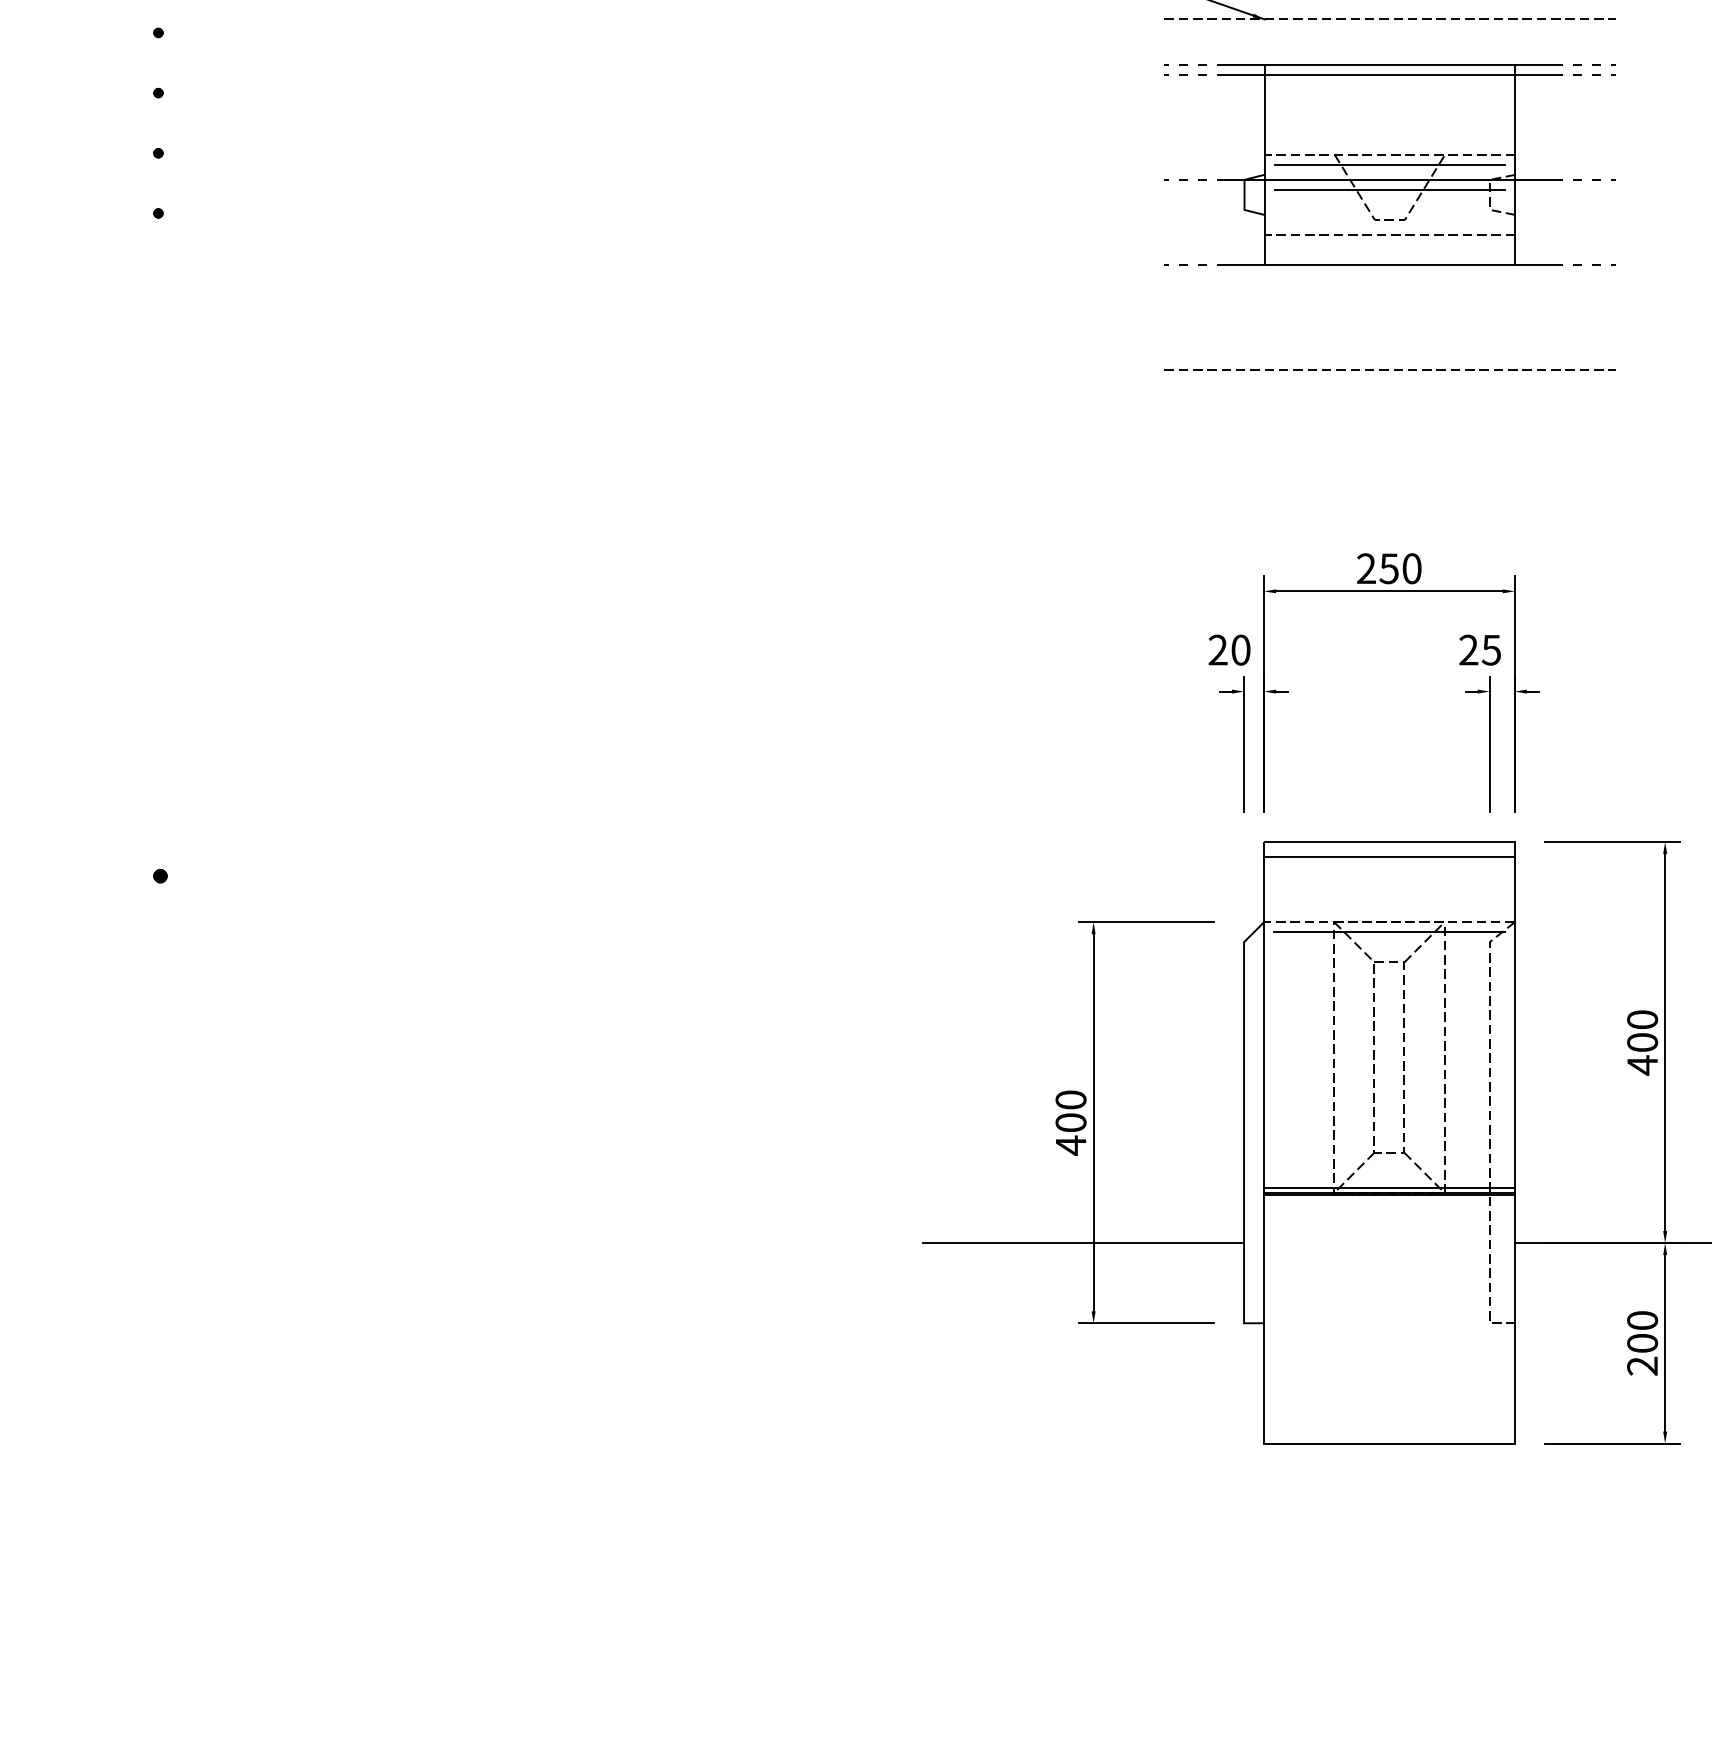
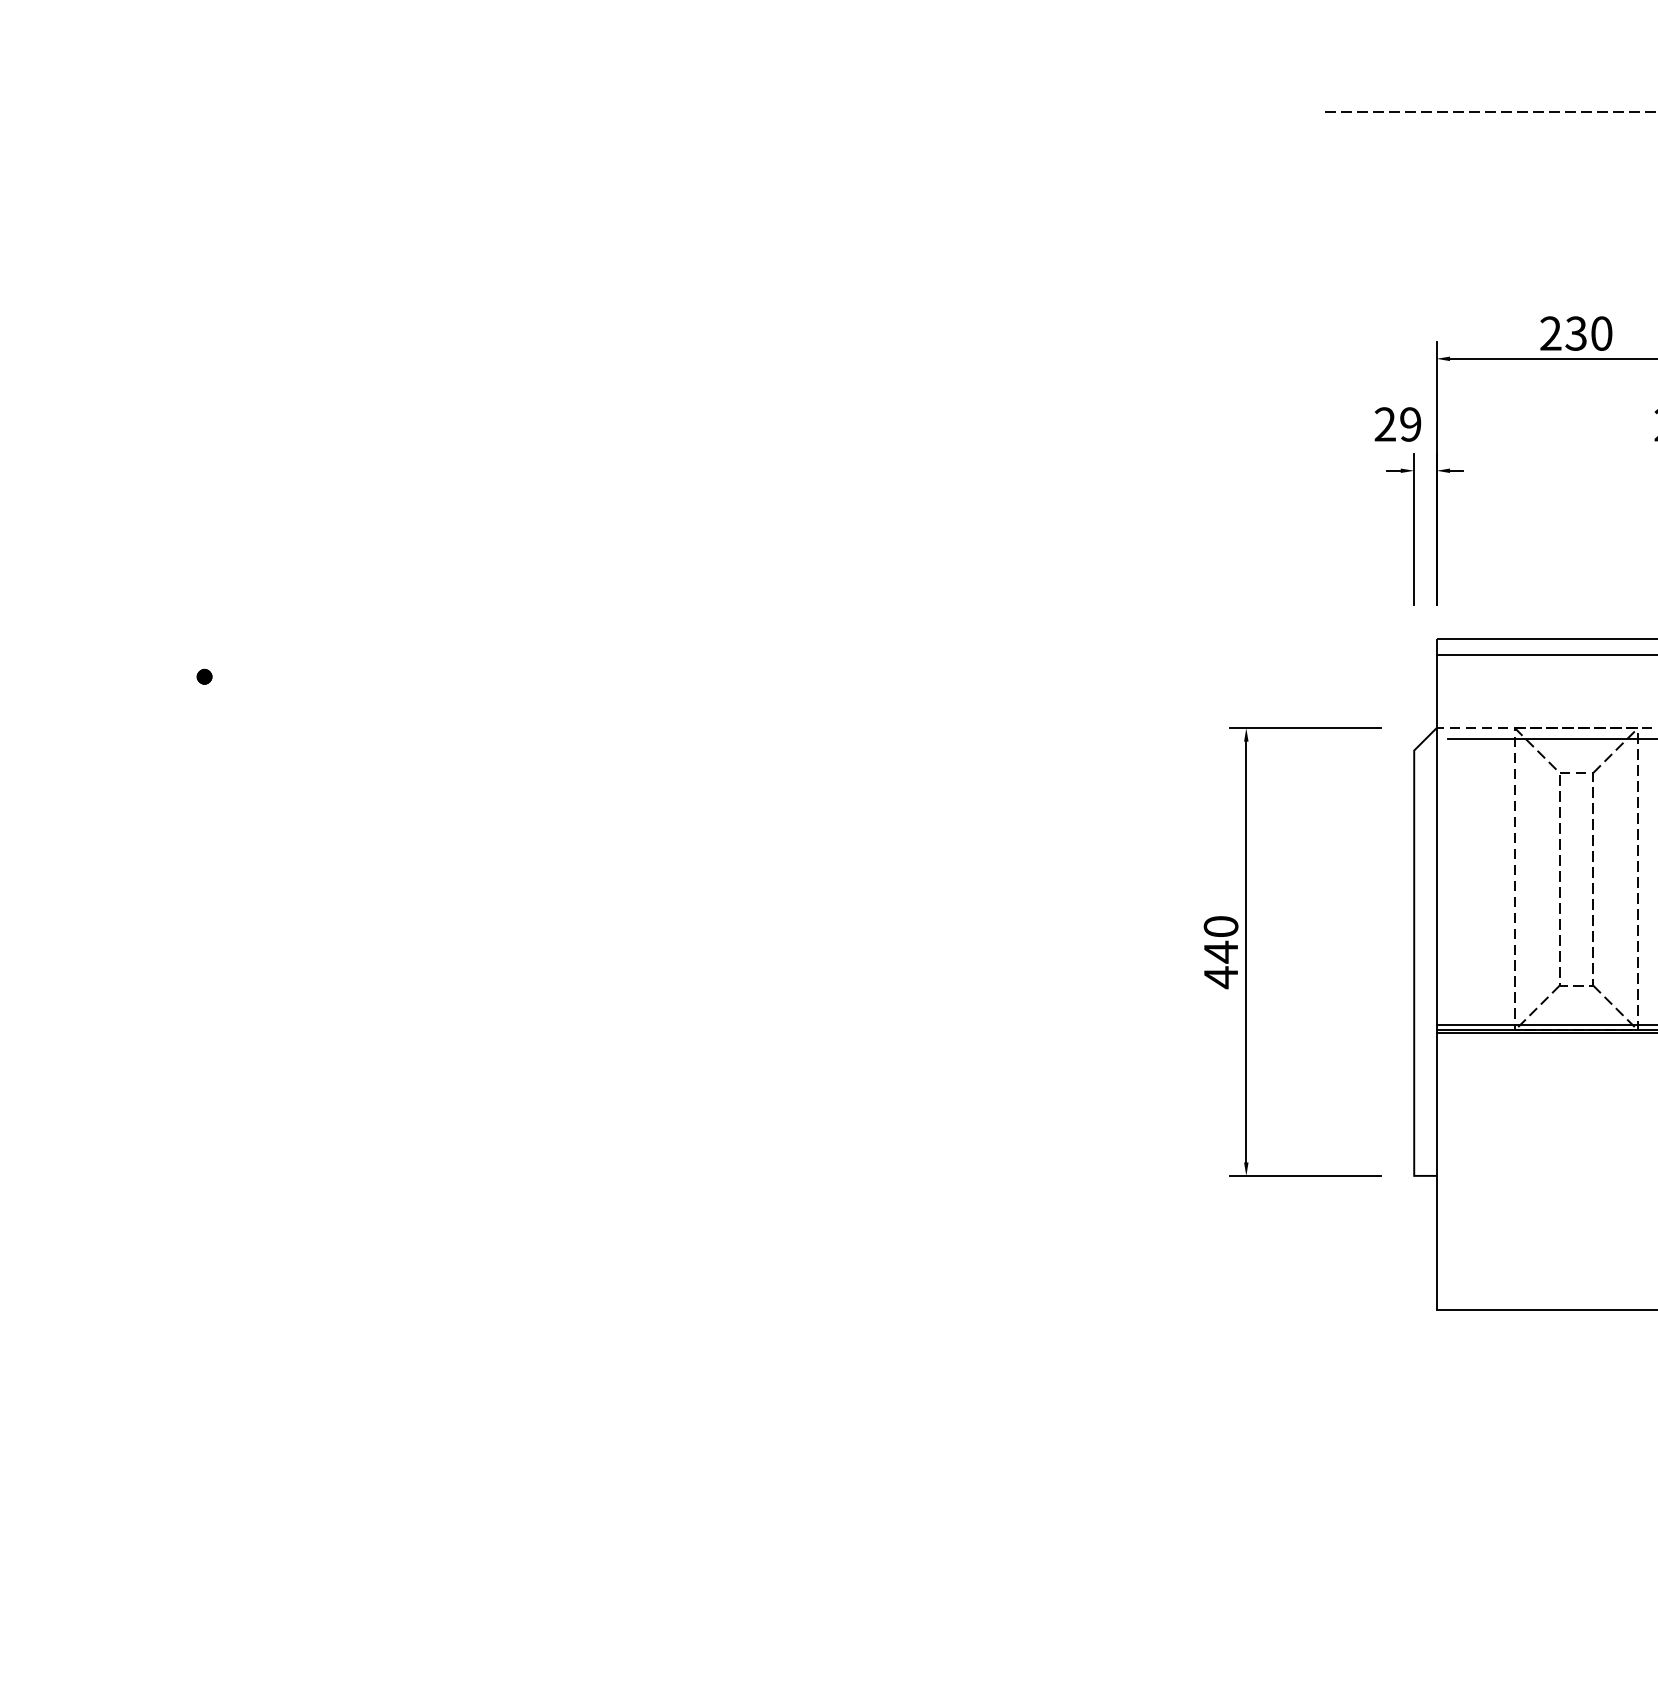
text: (1388, 568) -> (1575, 333), 250 -> 230
text: (1240, 649) -> (1410, 423), 20 -> 29
text: (1070, 1122) -> (1220, 951), 400 -> 440
line: (1083, 1243) -> (1234, 1086), removed

